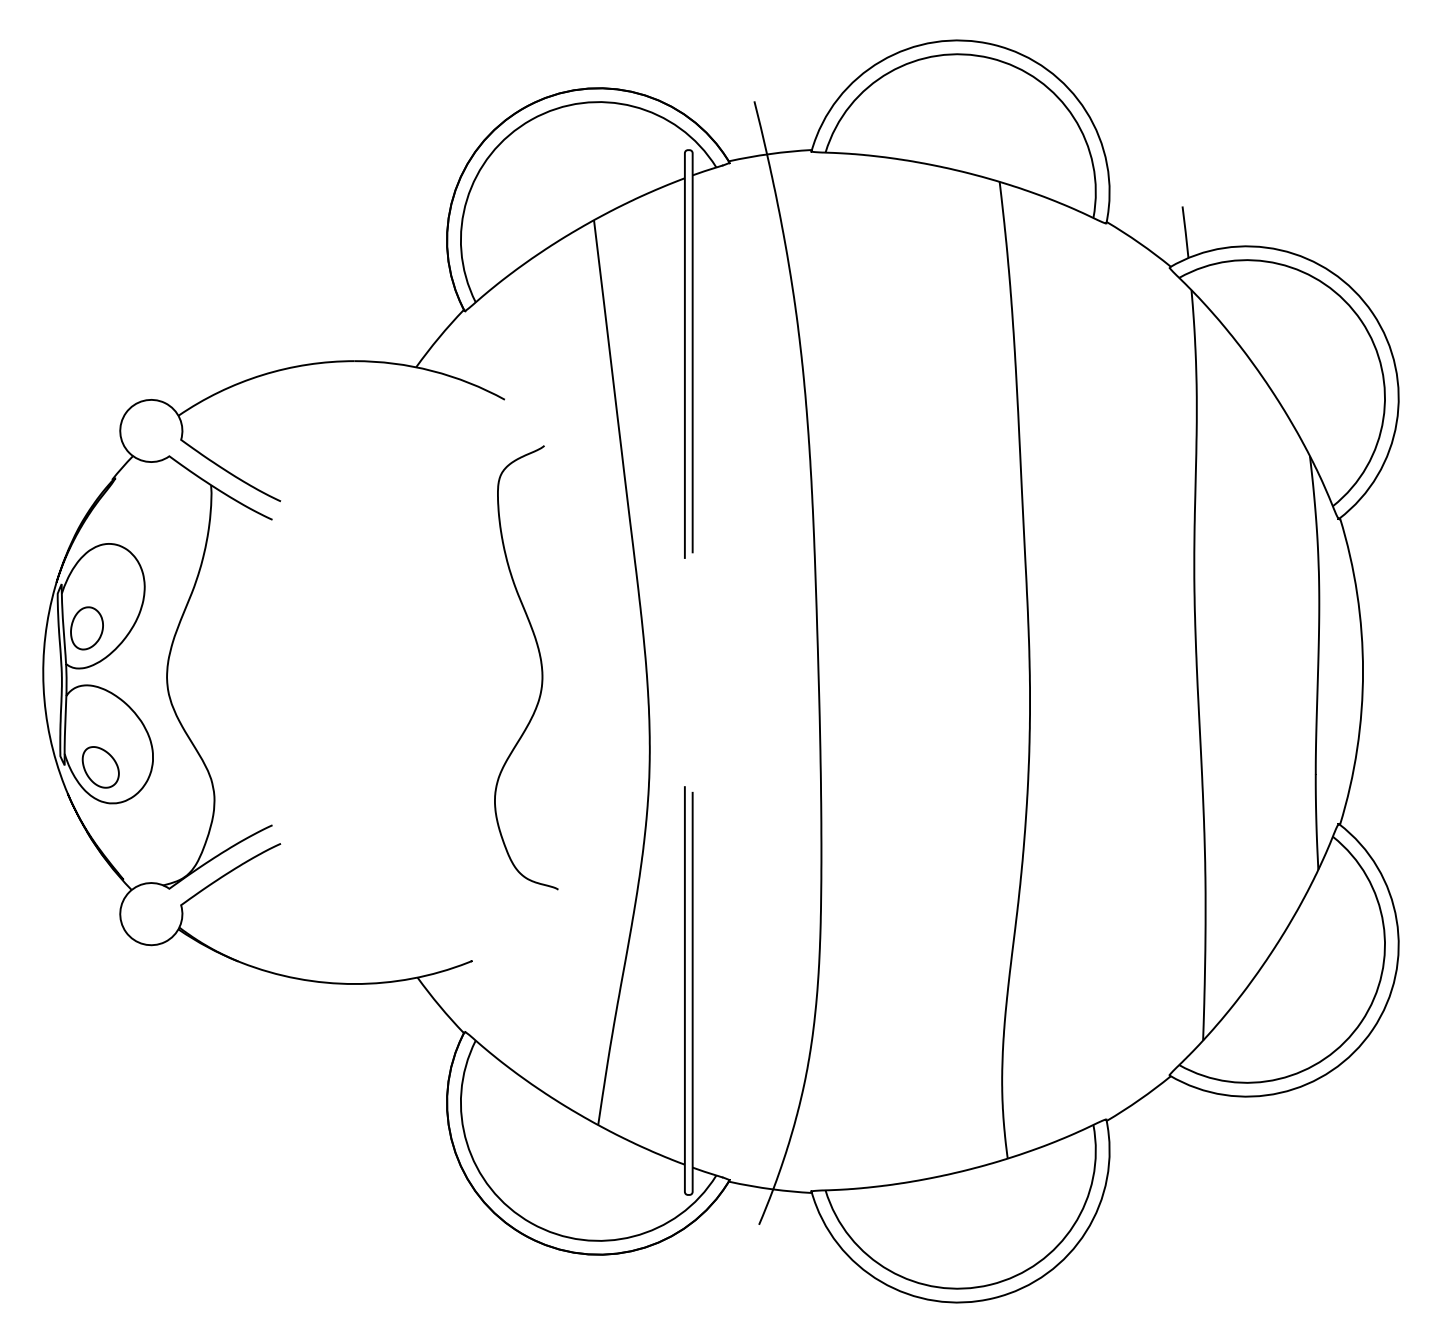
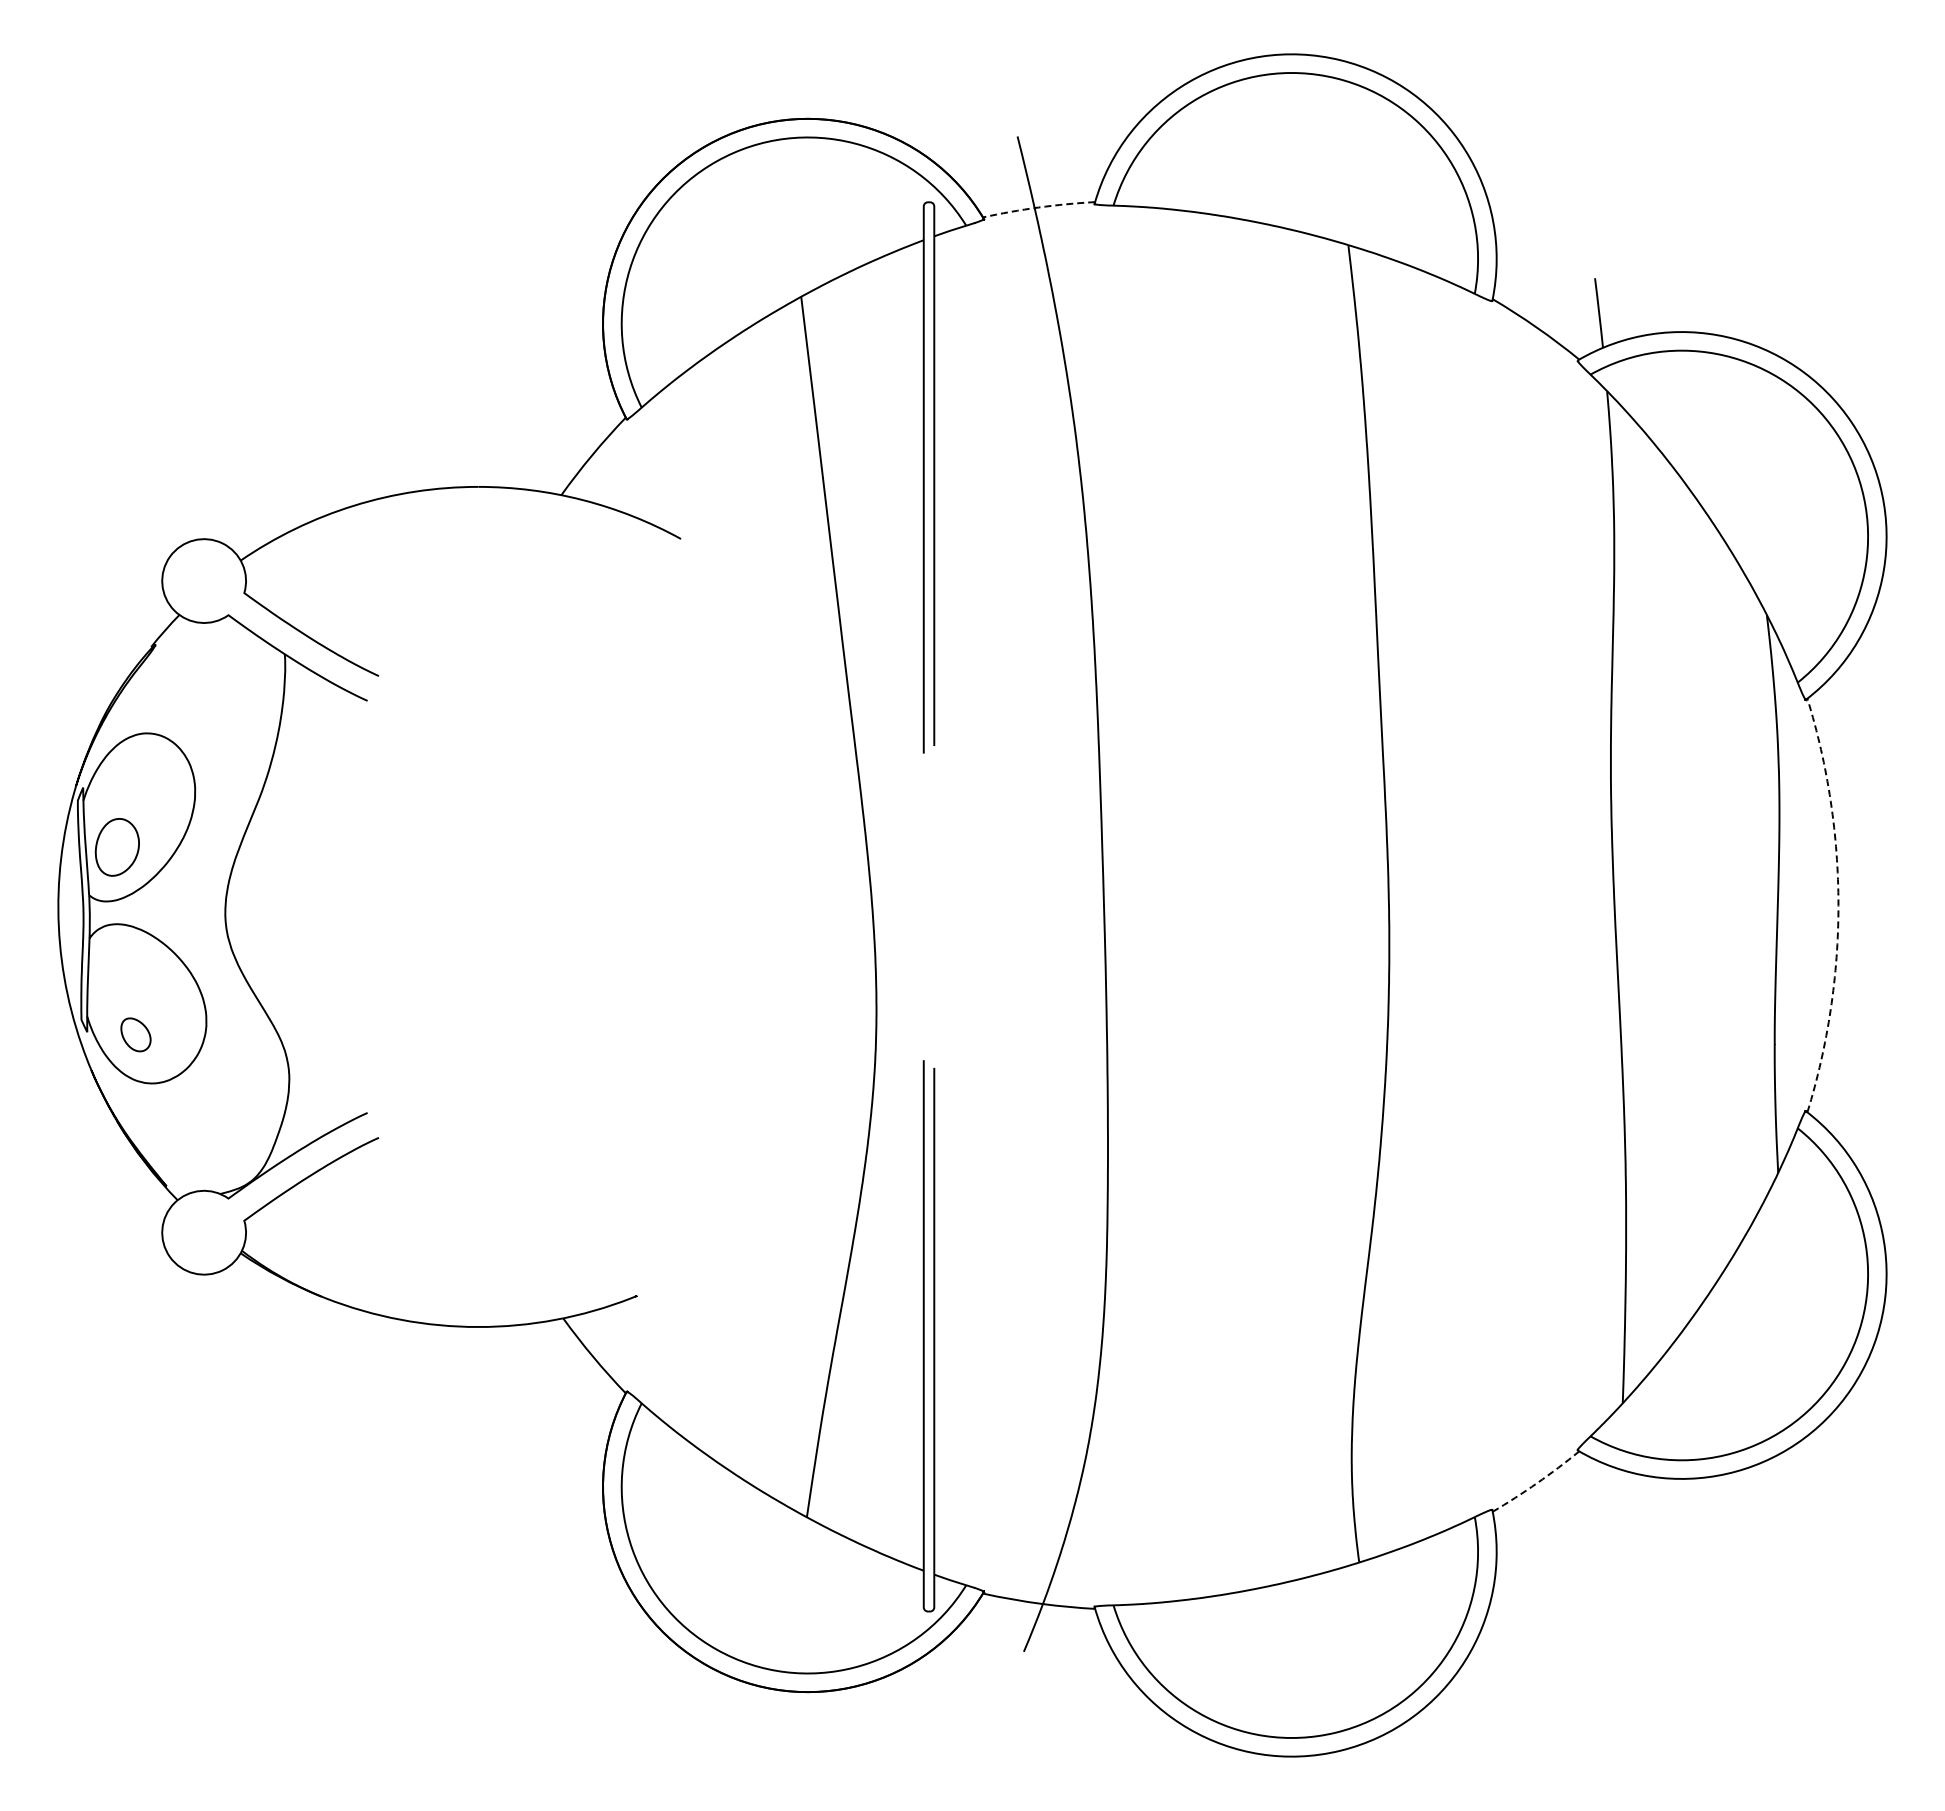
arc: (769, 154) -> (1038, 207), solid -> dashed
curve: (540, 665) -> (729, 897), removed
arc: (1363, 671) -> (1838, 905), solid -> dashed
part: (100, 767) -> (135, 1034), size x0.6
arc: (1139, 1100) -> (1537, 1483), solid -> dashed

